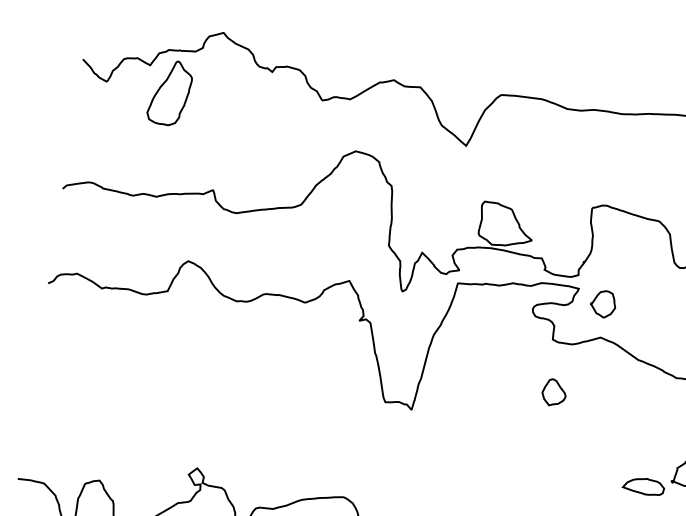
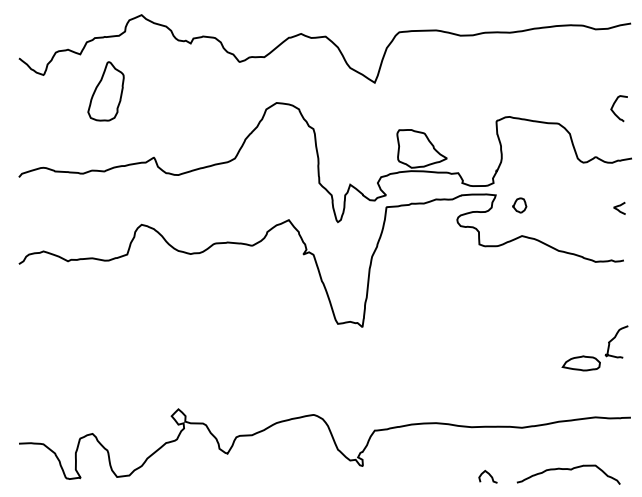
part: (169, 92) -> (105, 91), moved
part: (603, 303) -> (519, 205), size x0.6
part: (553, 392) -> (487, 291), removed

